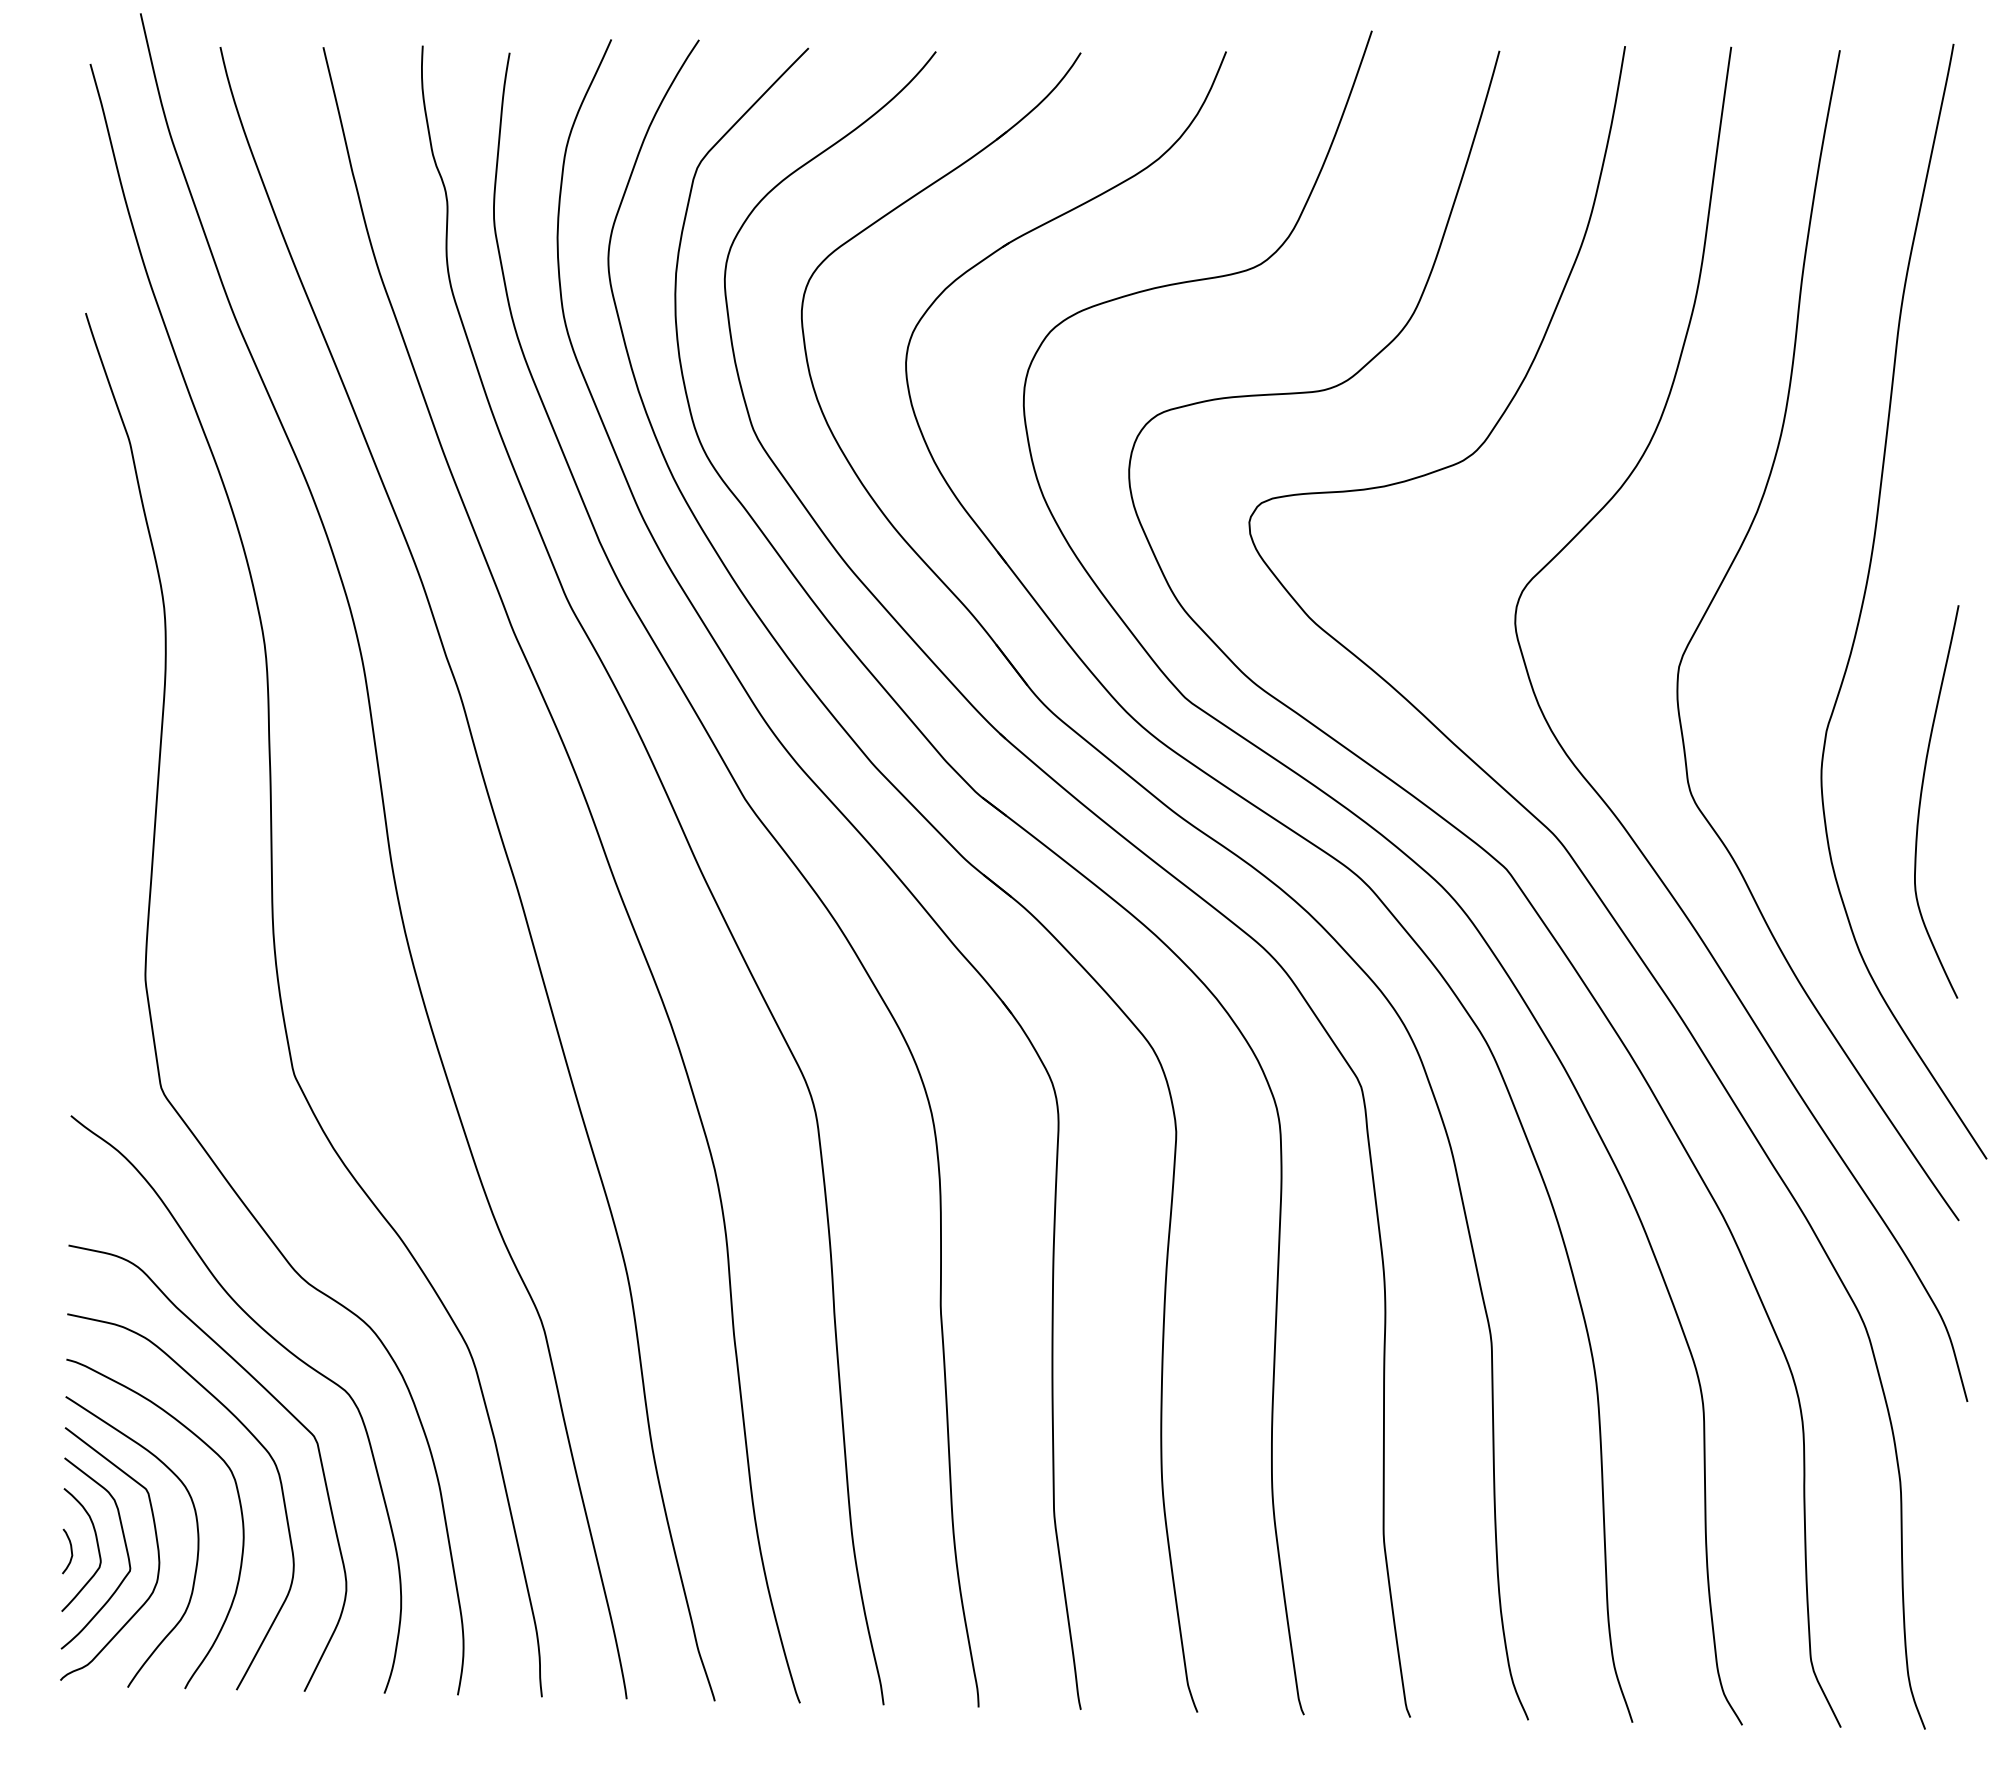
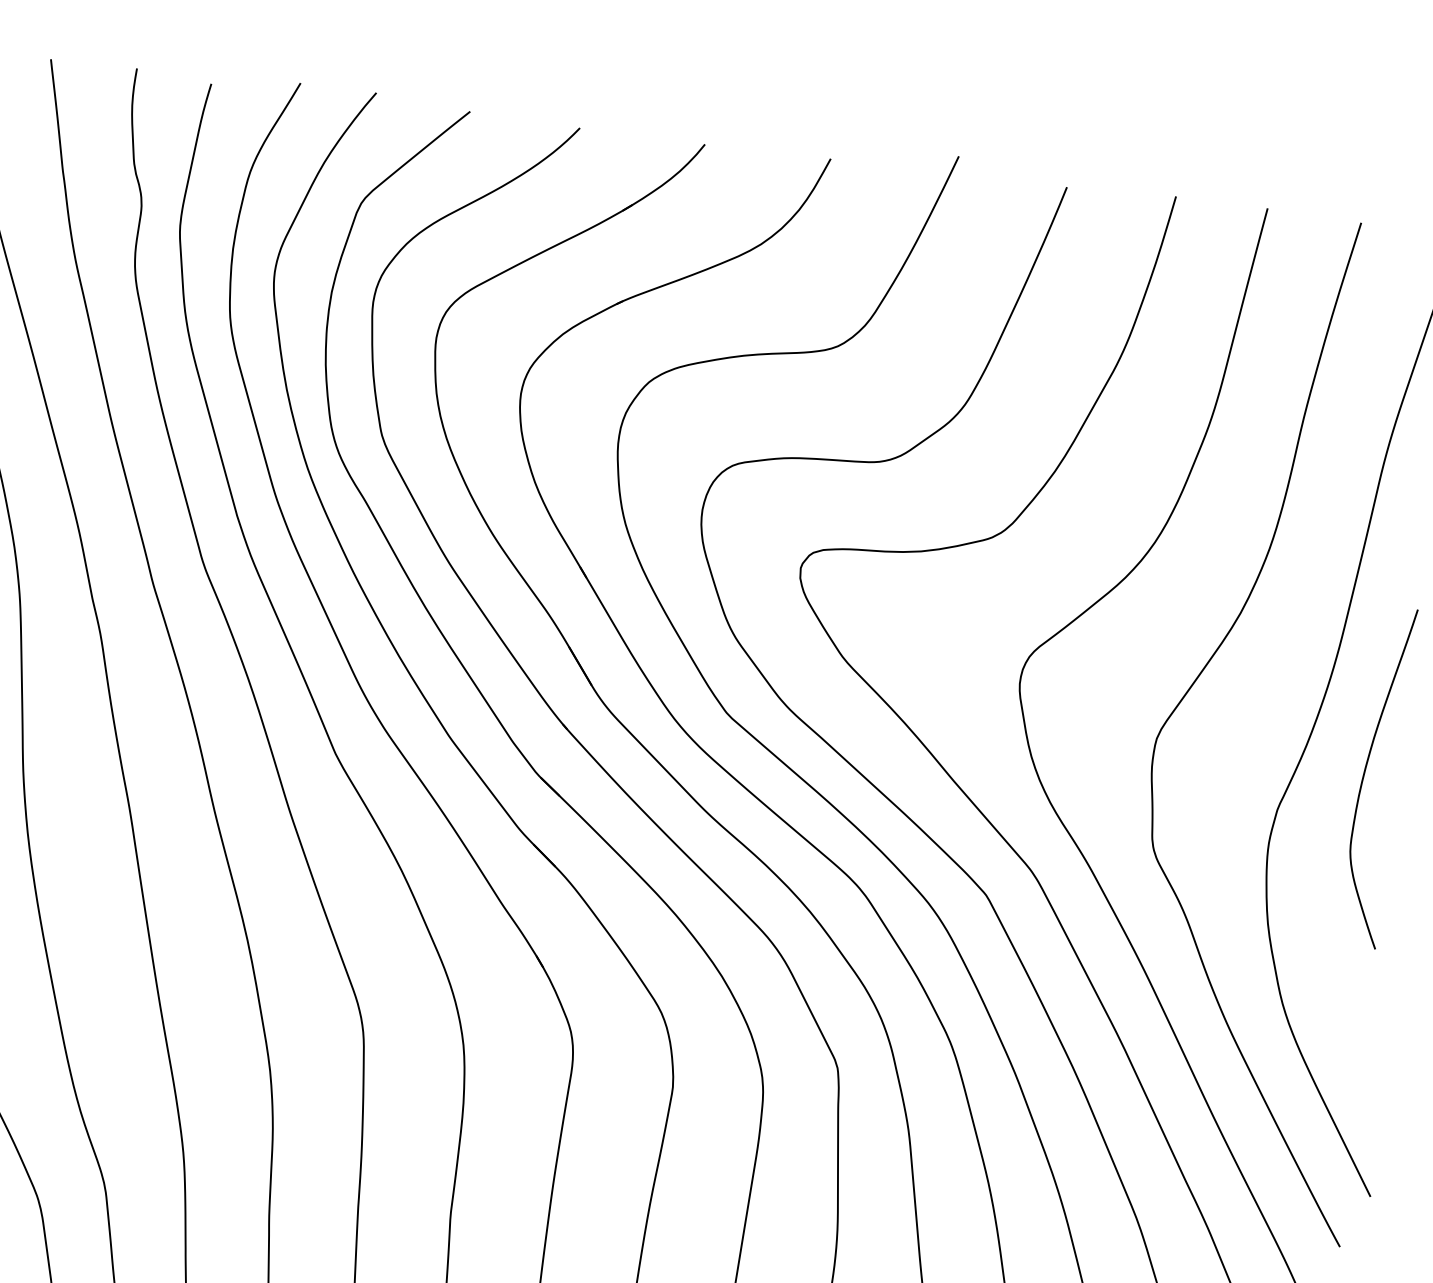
curve: (1921, 801) -> (1364, 775), moved

